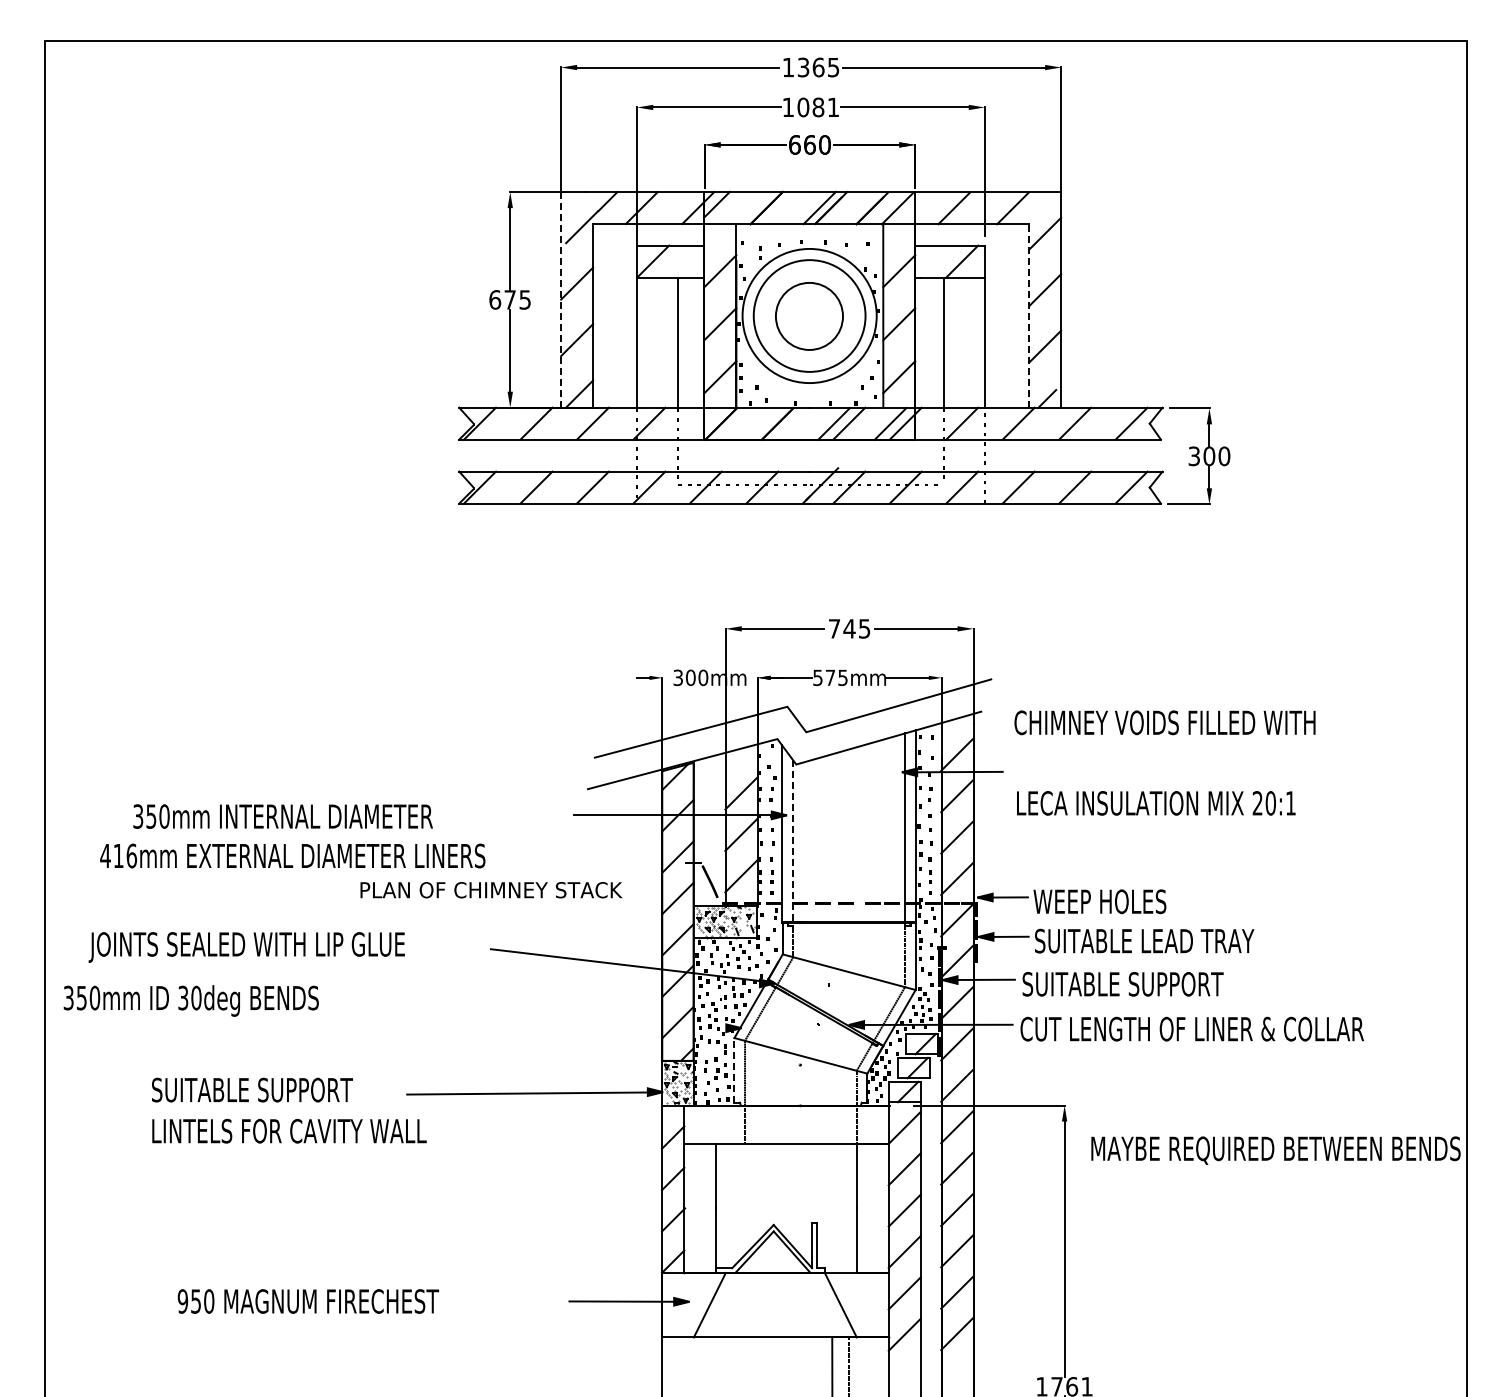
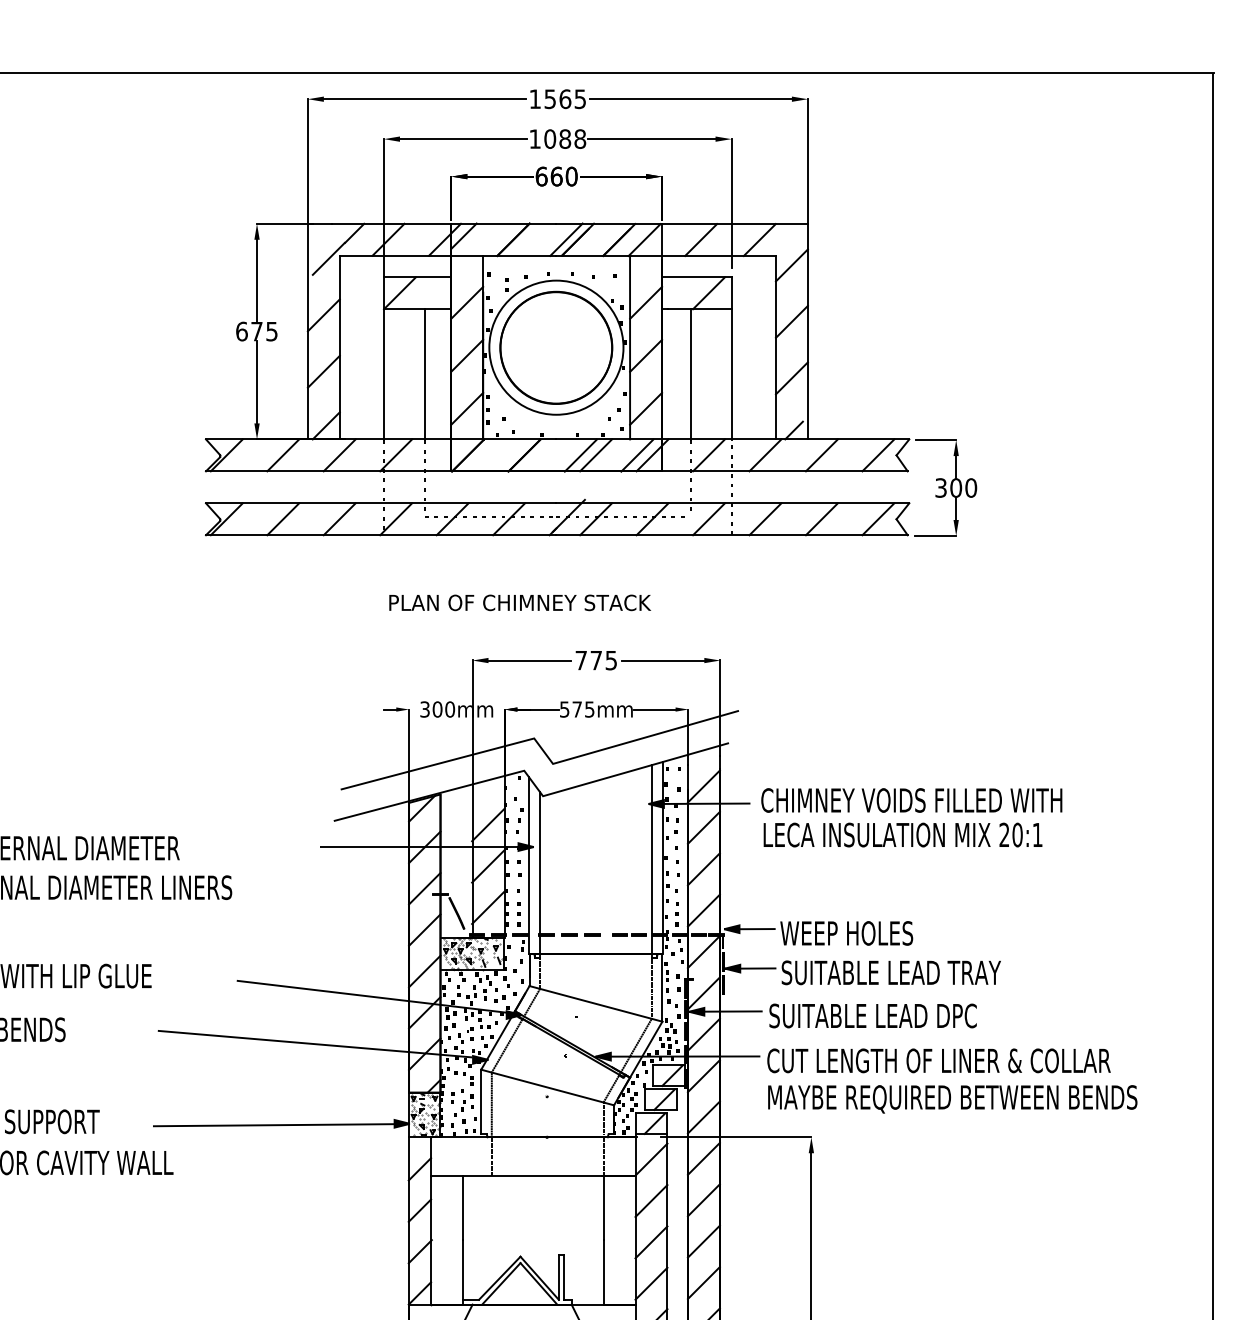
text: (803, 66) -> (550, 98), 1365 -> 1565
text: (833, 107) -> (580, 139), 1081 -> 1088
line: (561, 299) -> (308, 331), dashed -> solid
circle: (809, 316) -> (556, 348), size x1.67
line: (1029, 316) -> (776, 348), dashed -> solid
text: (849, 628) -> (596, 660), 745 -> 775
text: (1164, 722) -> (911, 800), moved
line: (793, 843) -> (540, 875), dashed -> solid
text: (491, 890) -> (520, 603), moved
text: (1179, 984) -> (926, 1016), SUITABLE SUPPORT -> SUITABLE LEAD DPC
line: (568, 1012) -> (315, 1044), added
line: (734, 1069) -> (481, 1101), dashed -> solid
text: (1275, 1150) -> (952, 1099), moved

